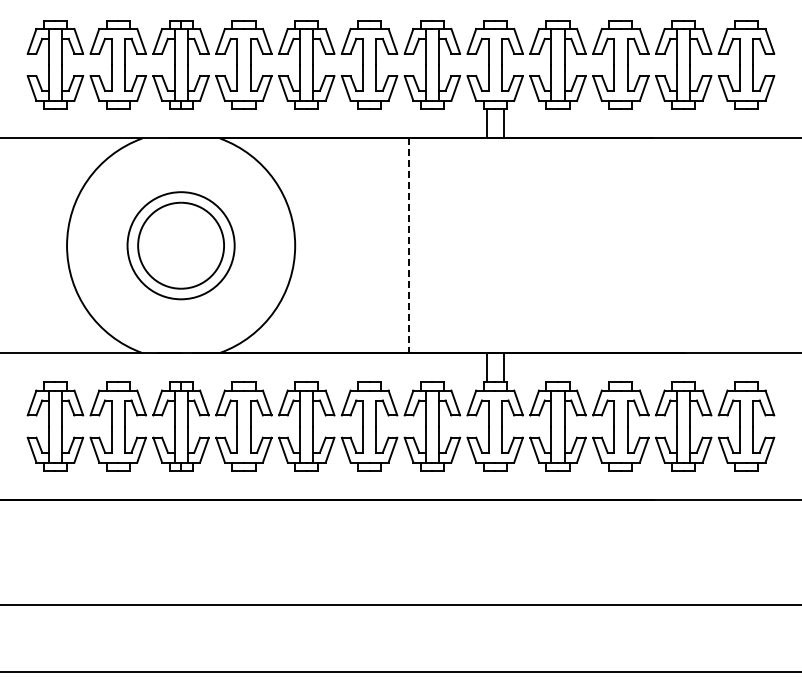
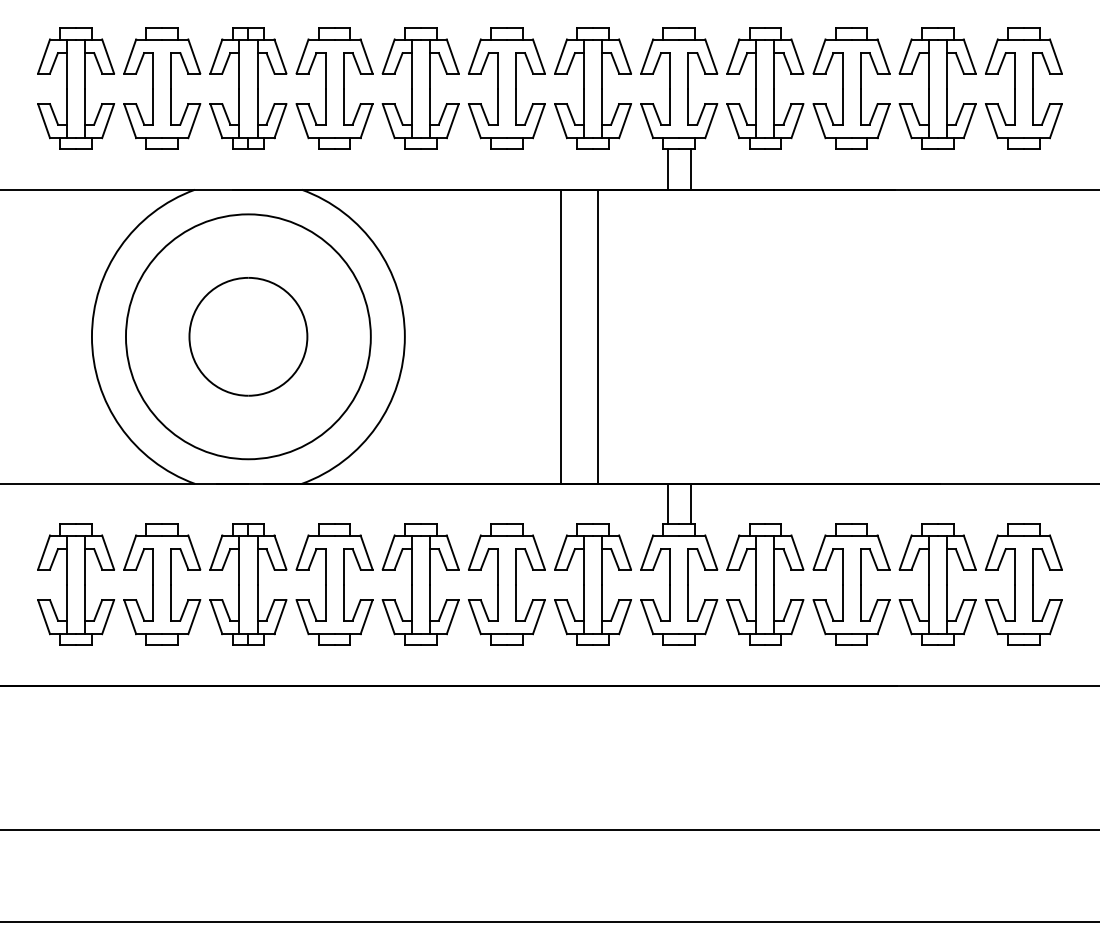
circle: (180, 245) -> (247, 336), size x1.67
line: (435, 245) -> (597, 336), added
line: (409, 246) -> (561, 337), dashed -> solid

